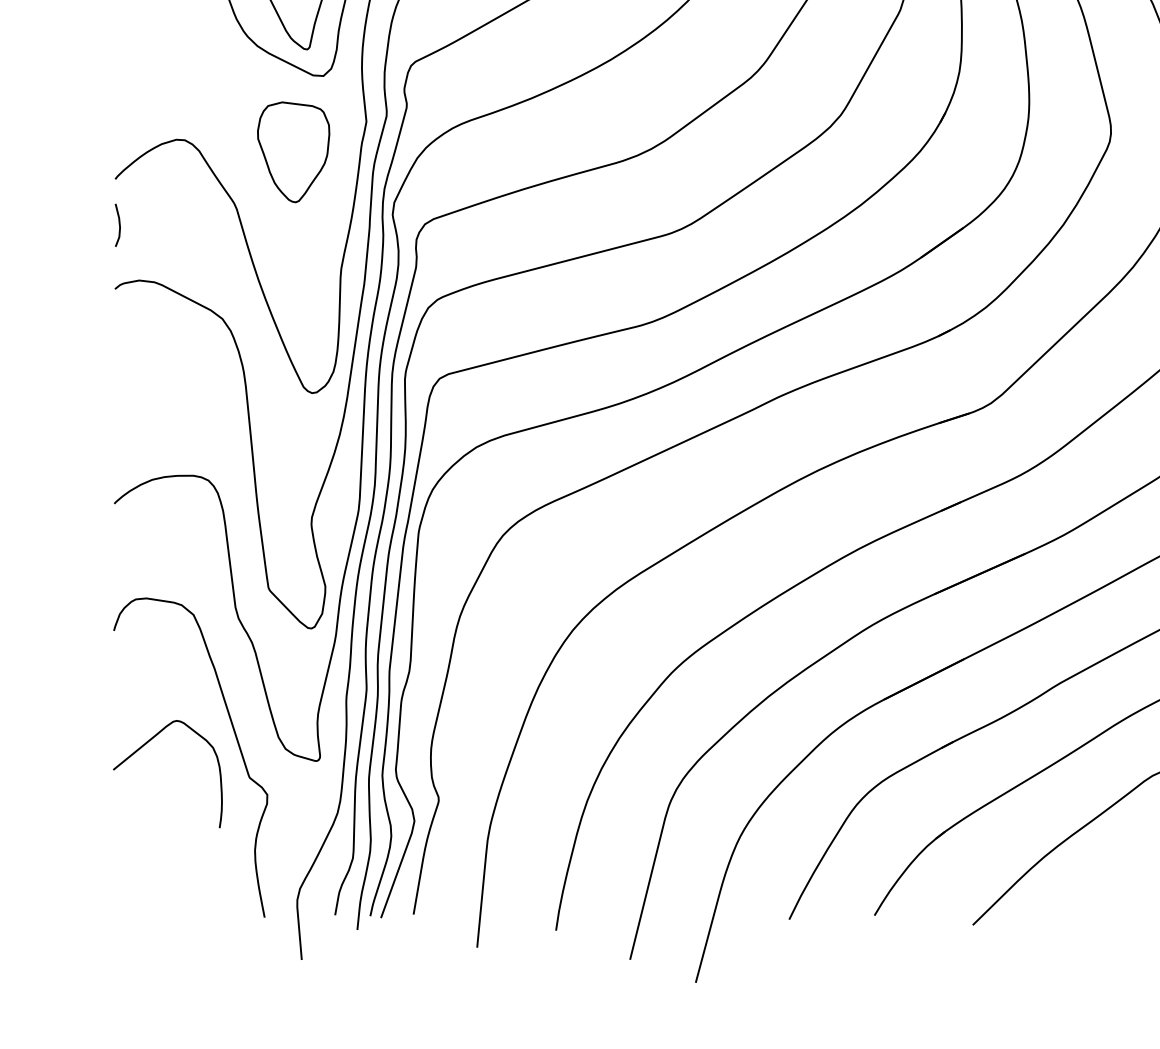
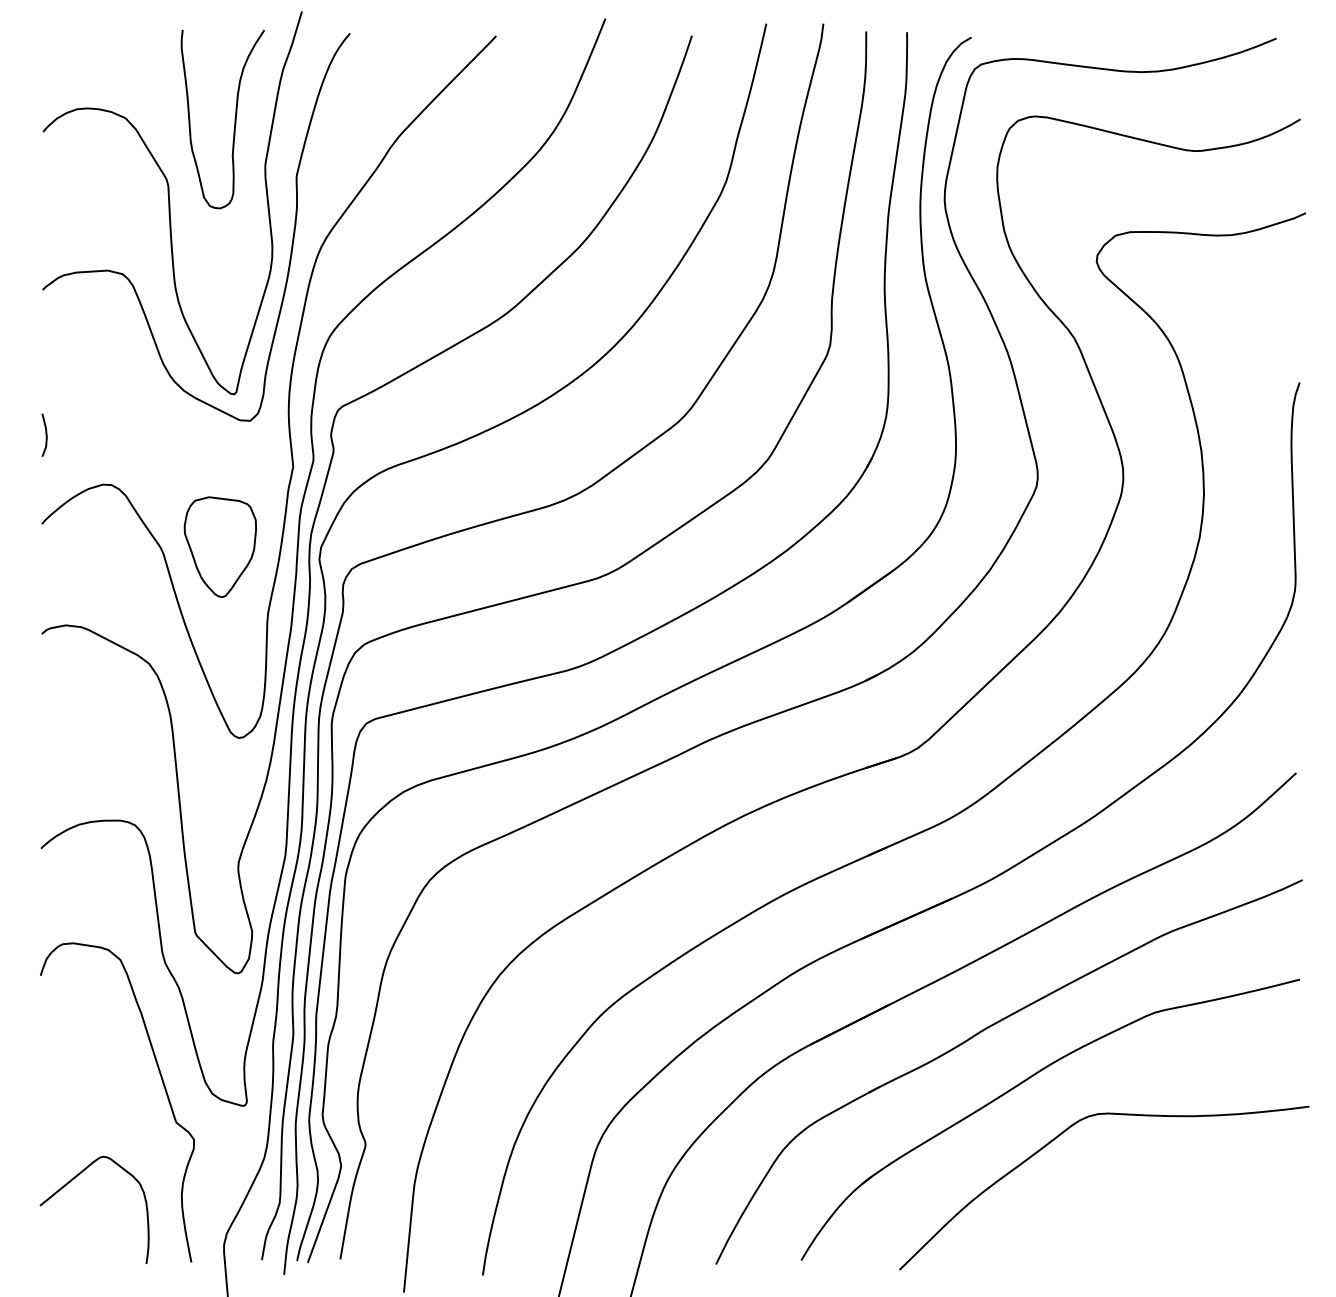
part: (292, 152) -> (219, 547), moved
curve: (118, 224) -> (45, 434), moved
curve: (147, 743) -> (74, 1179), moved

